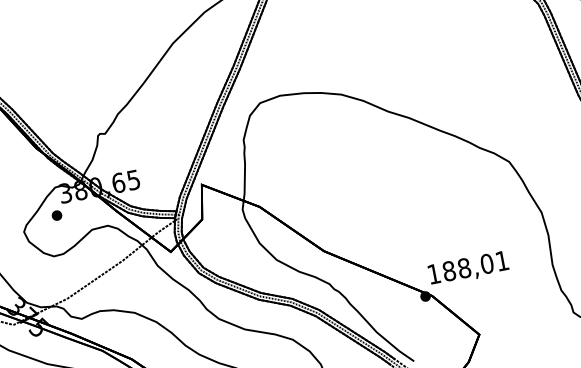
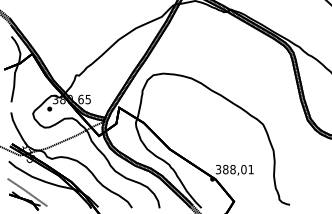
text: (434, 273) -> (218, 169), 188,01 -> 388,01

